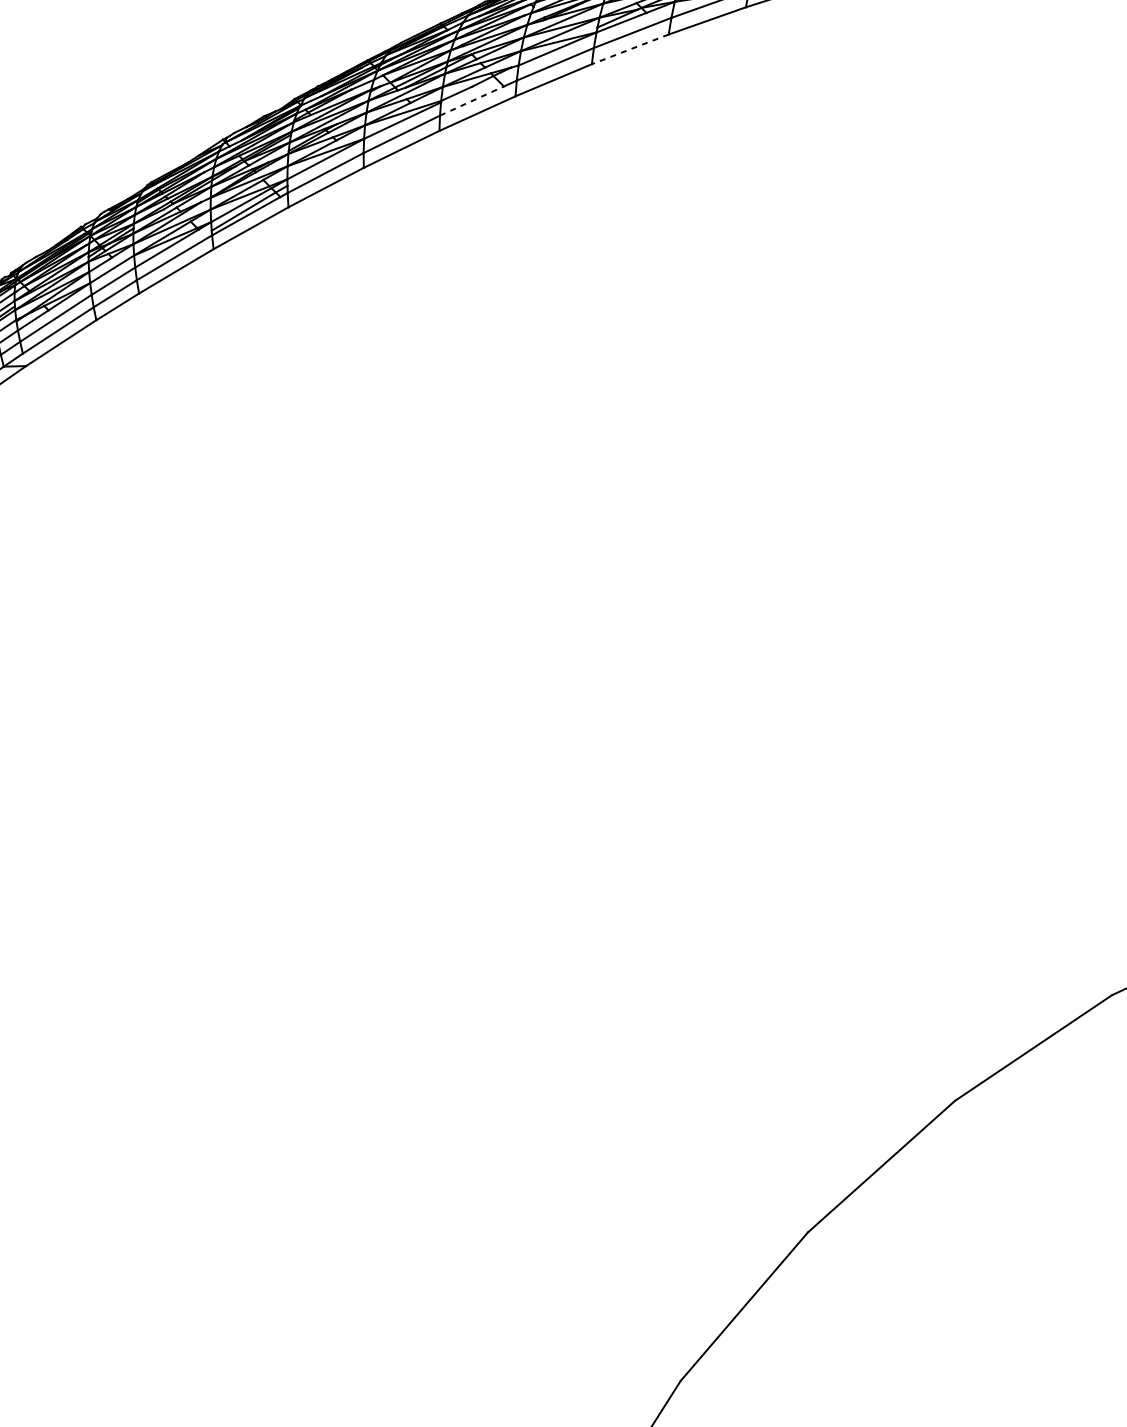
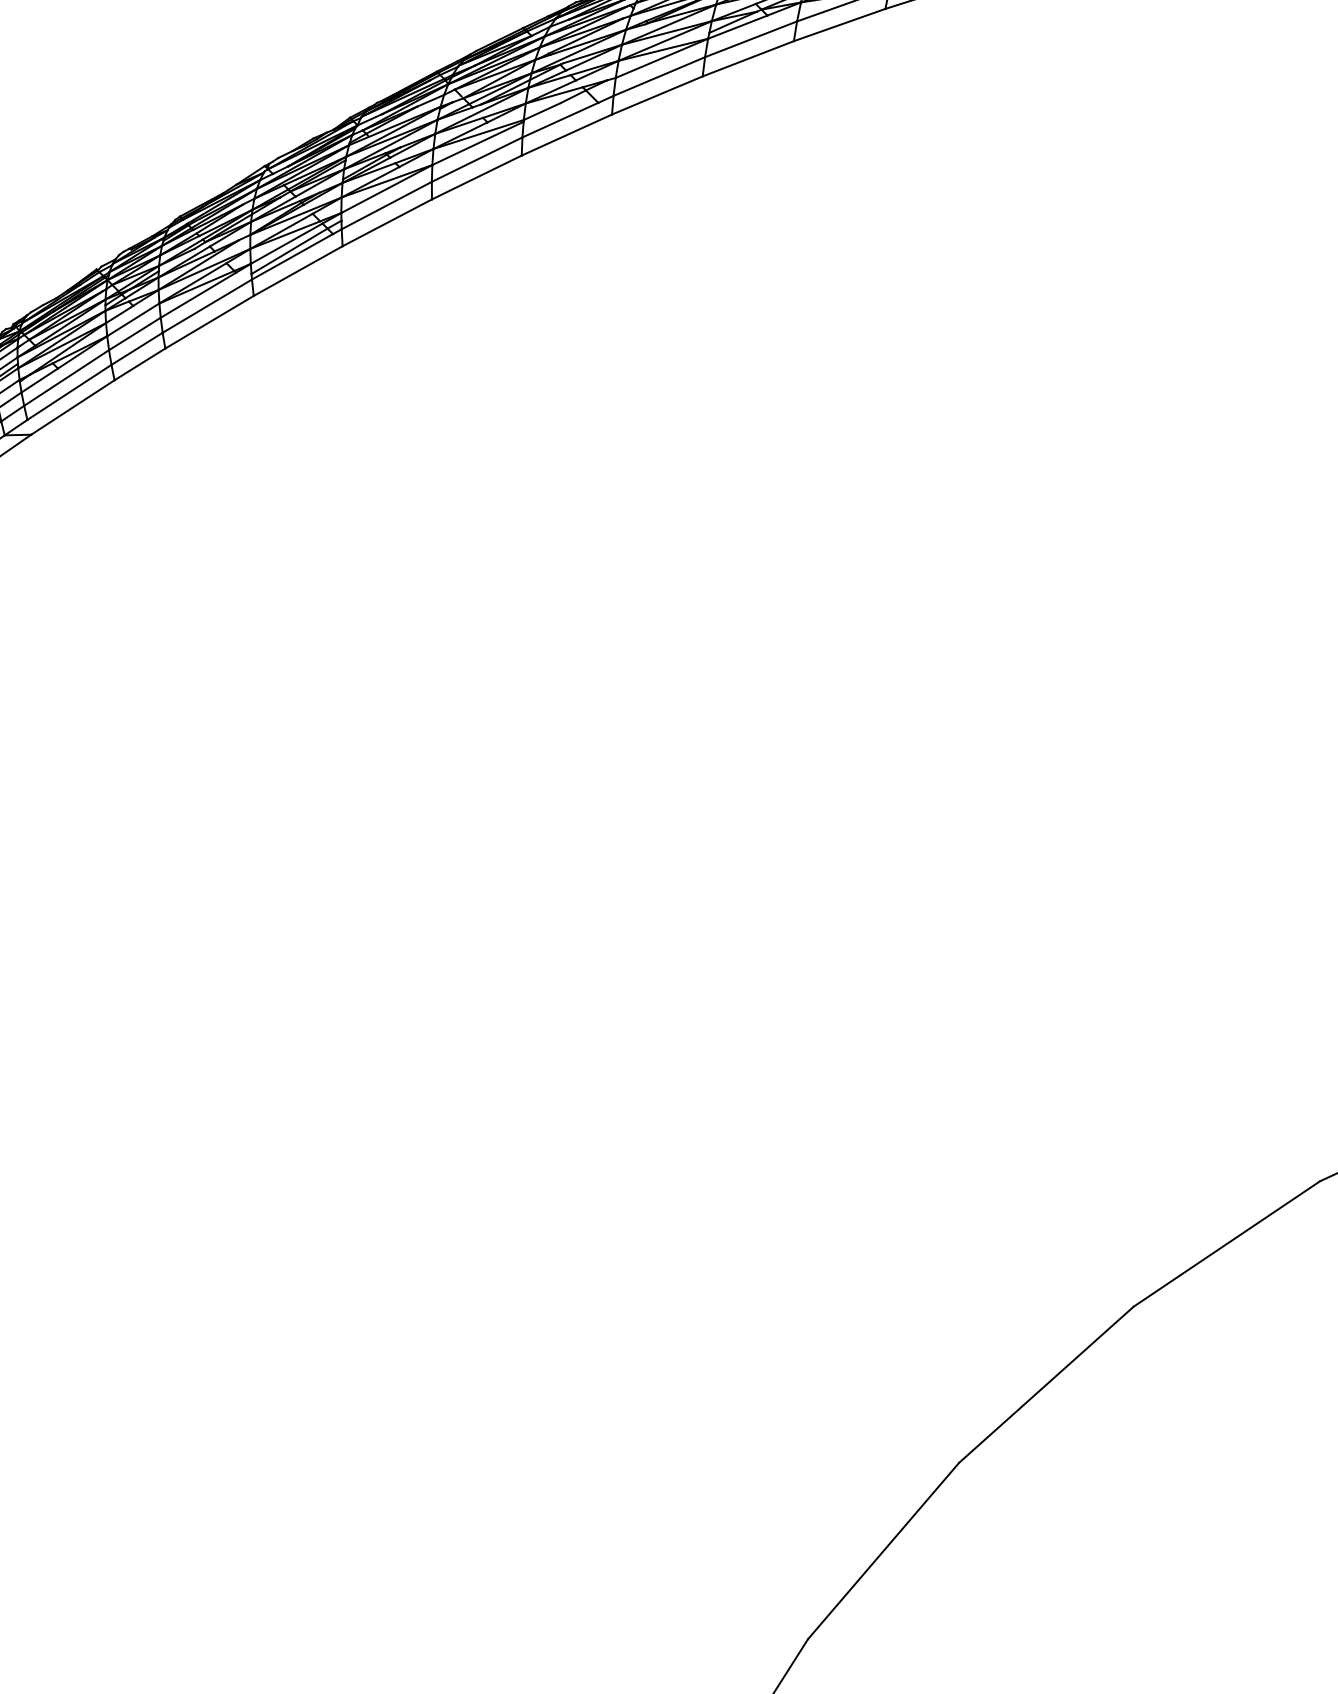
line: (630, 49) -> (748, 58), dashed -> solid
line: (472, 101) -> (560, 120), dashed -> solid

